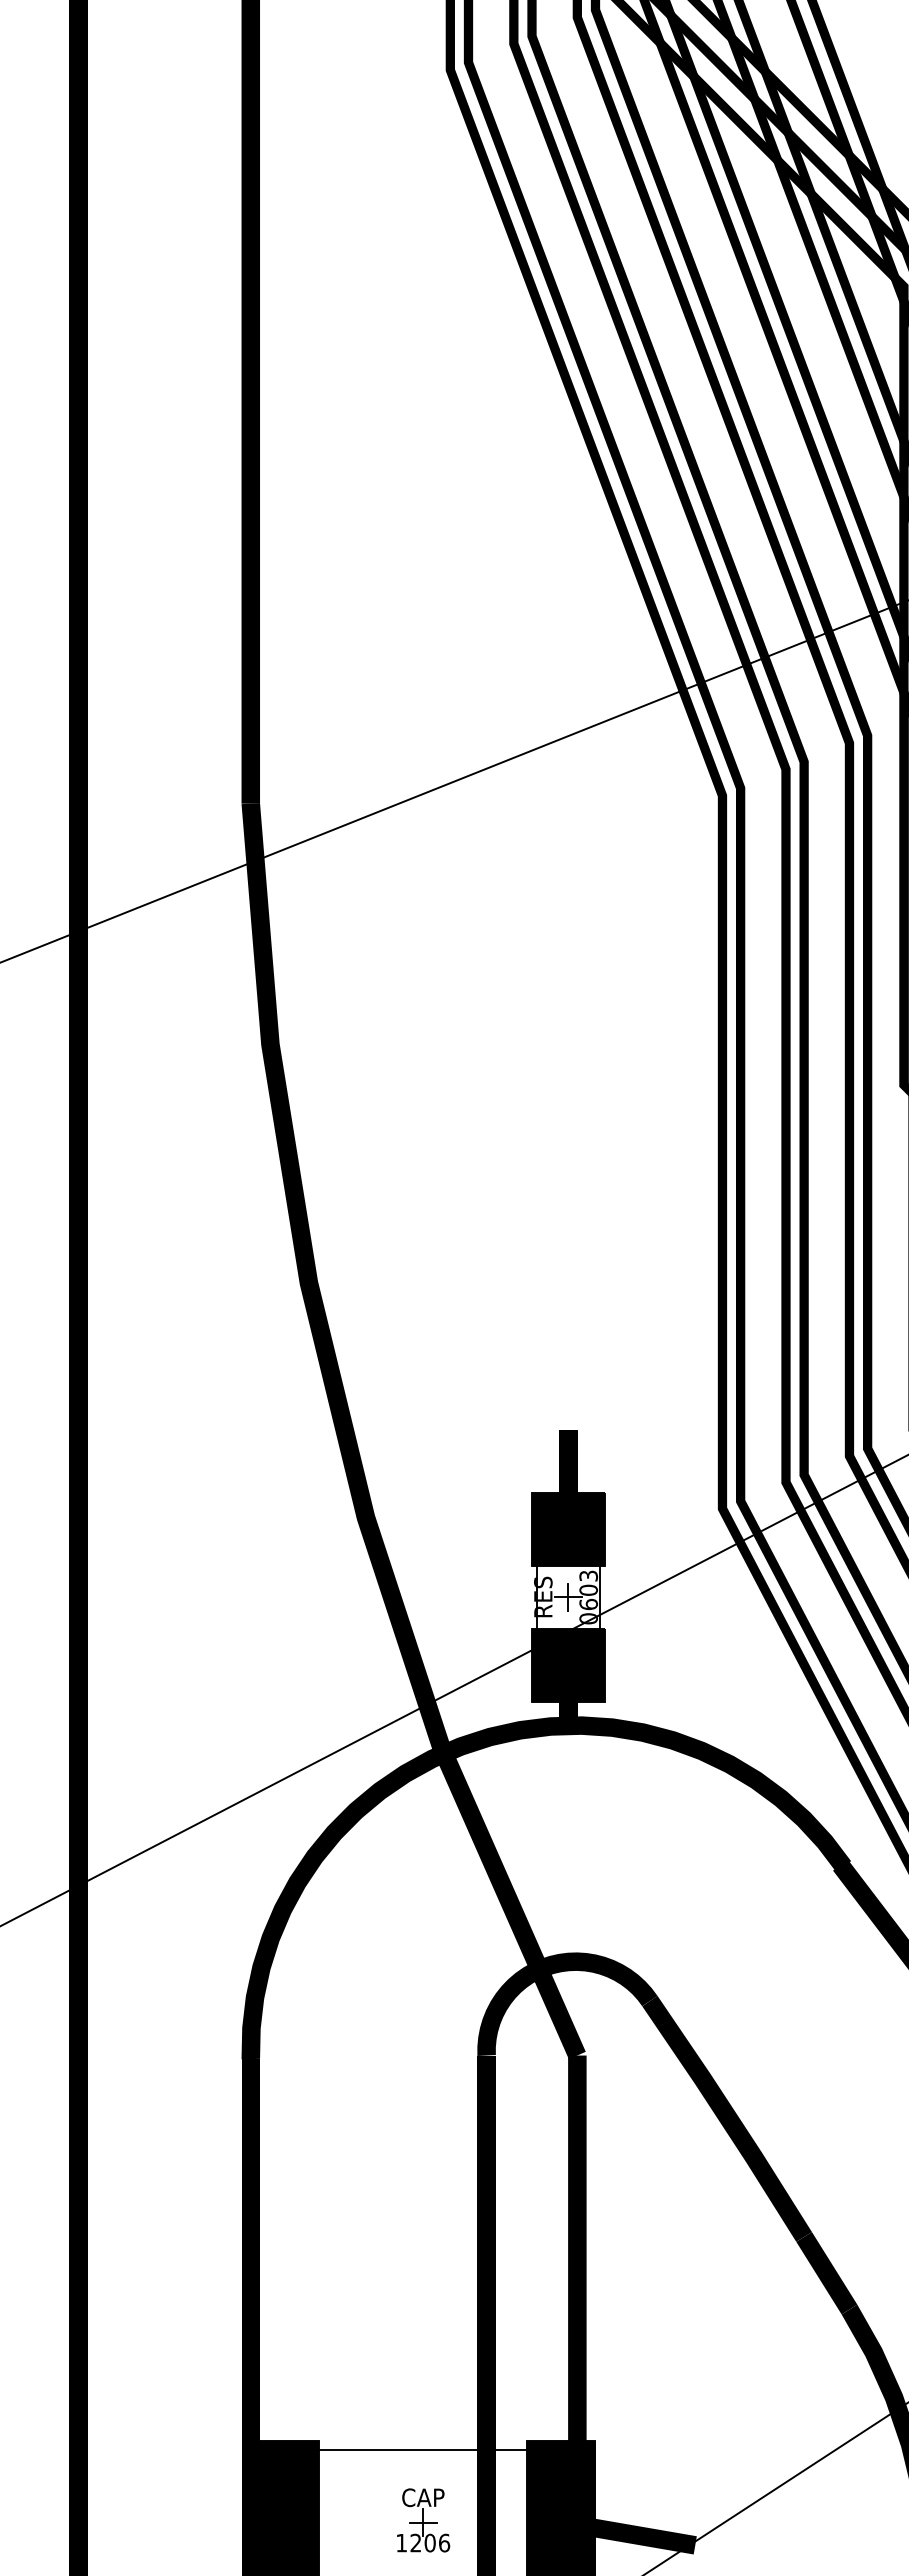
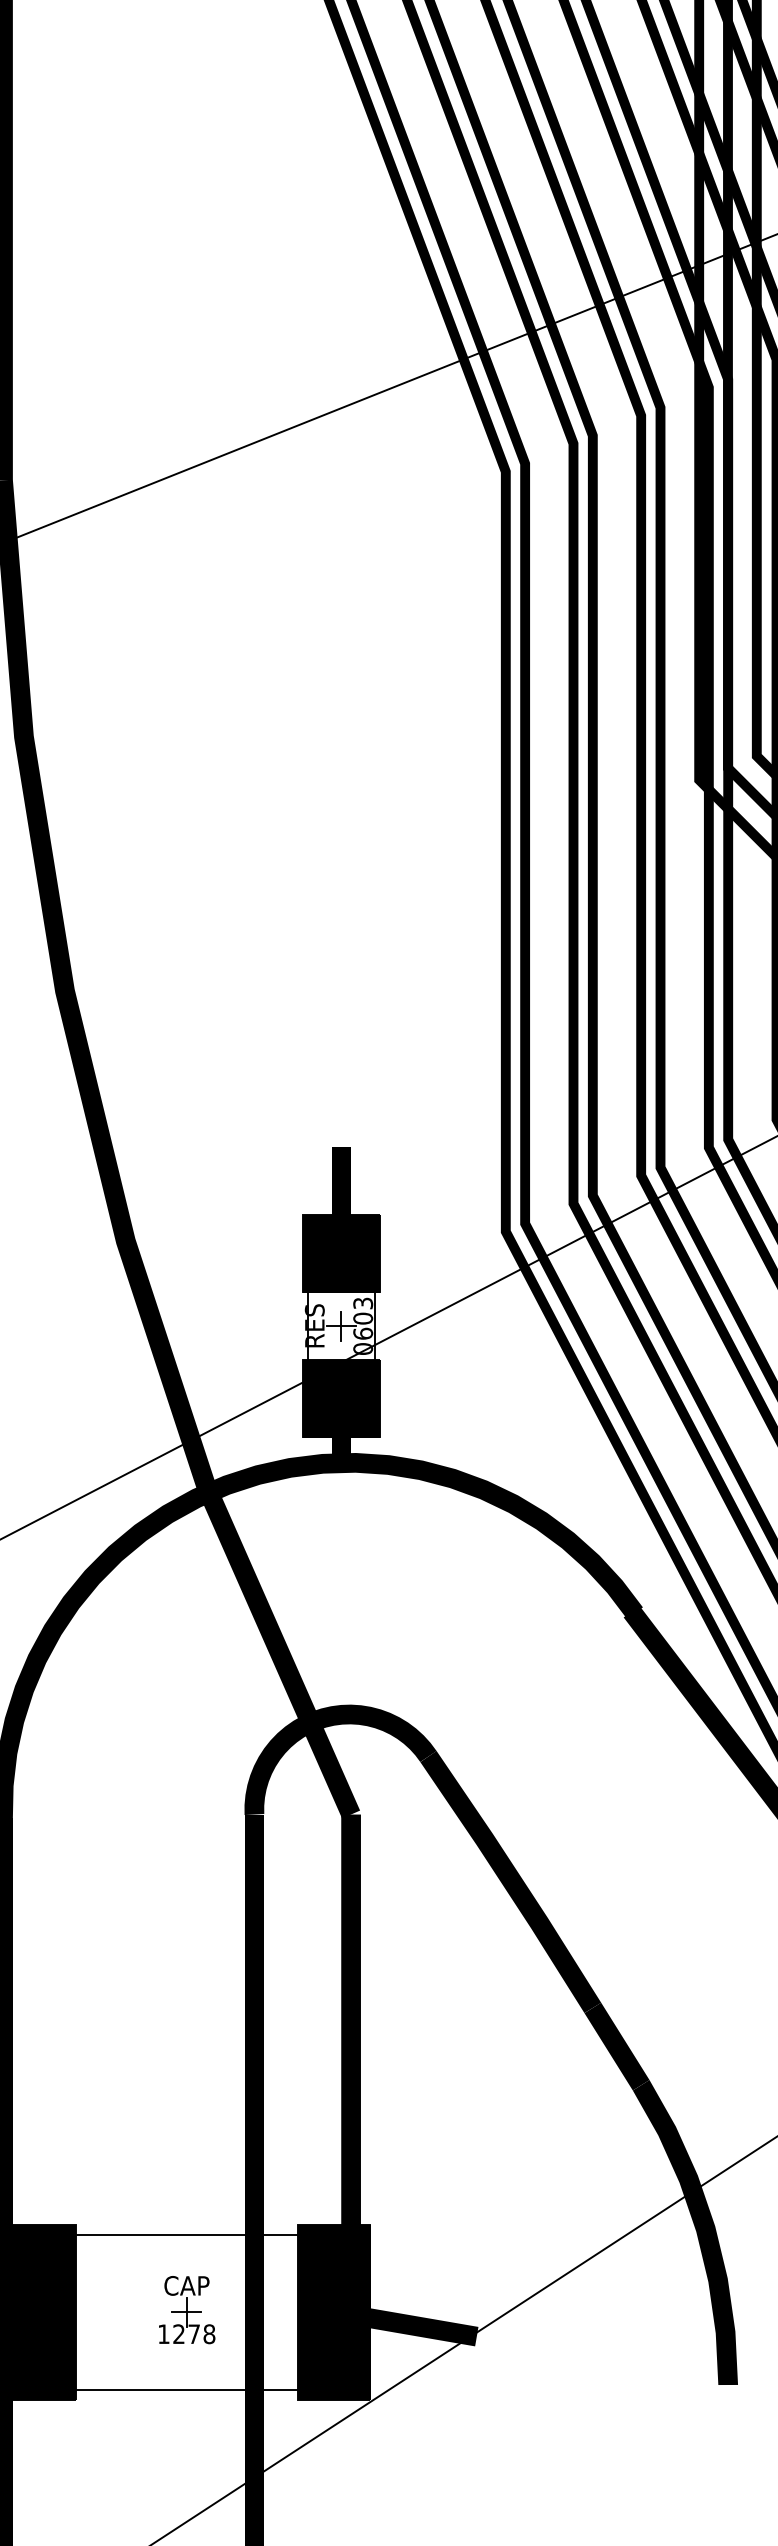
text: (437, 2542) -> (202, 2333), 1206 -> 1278

